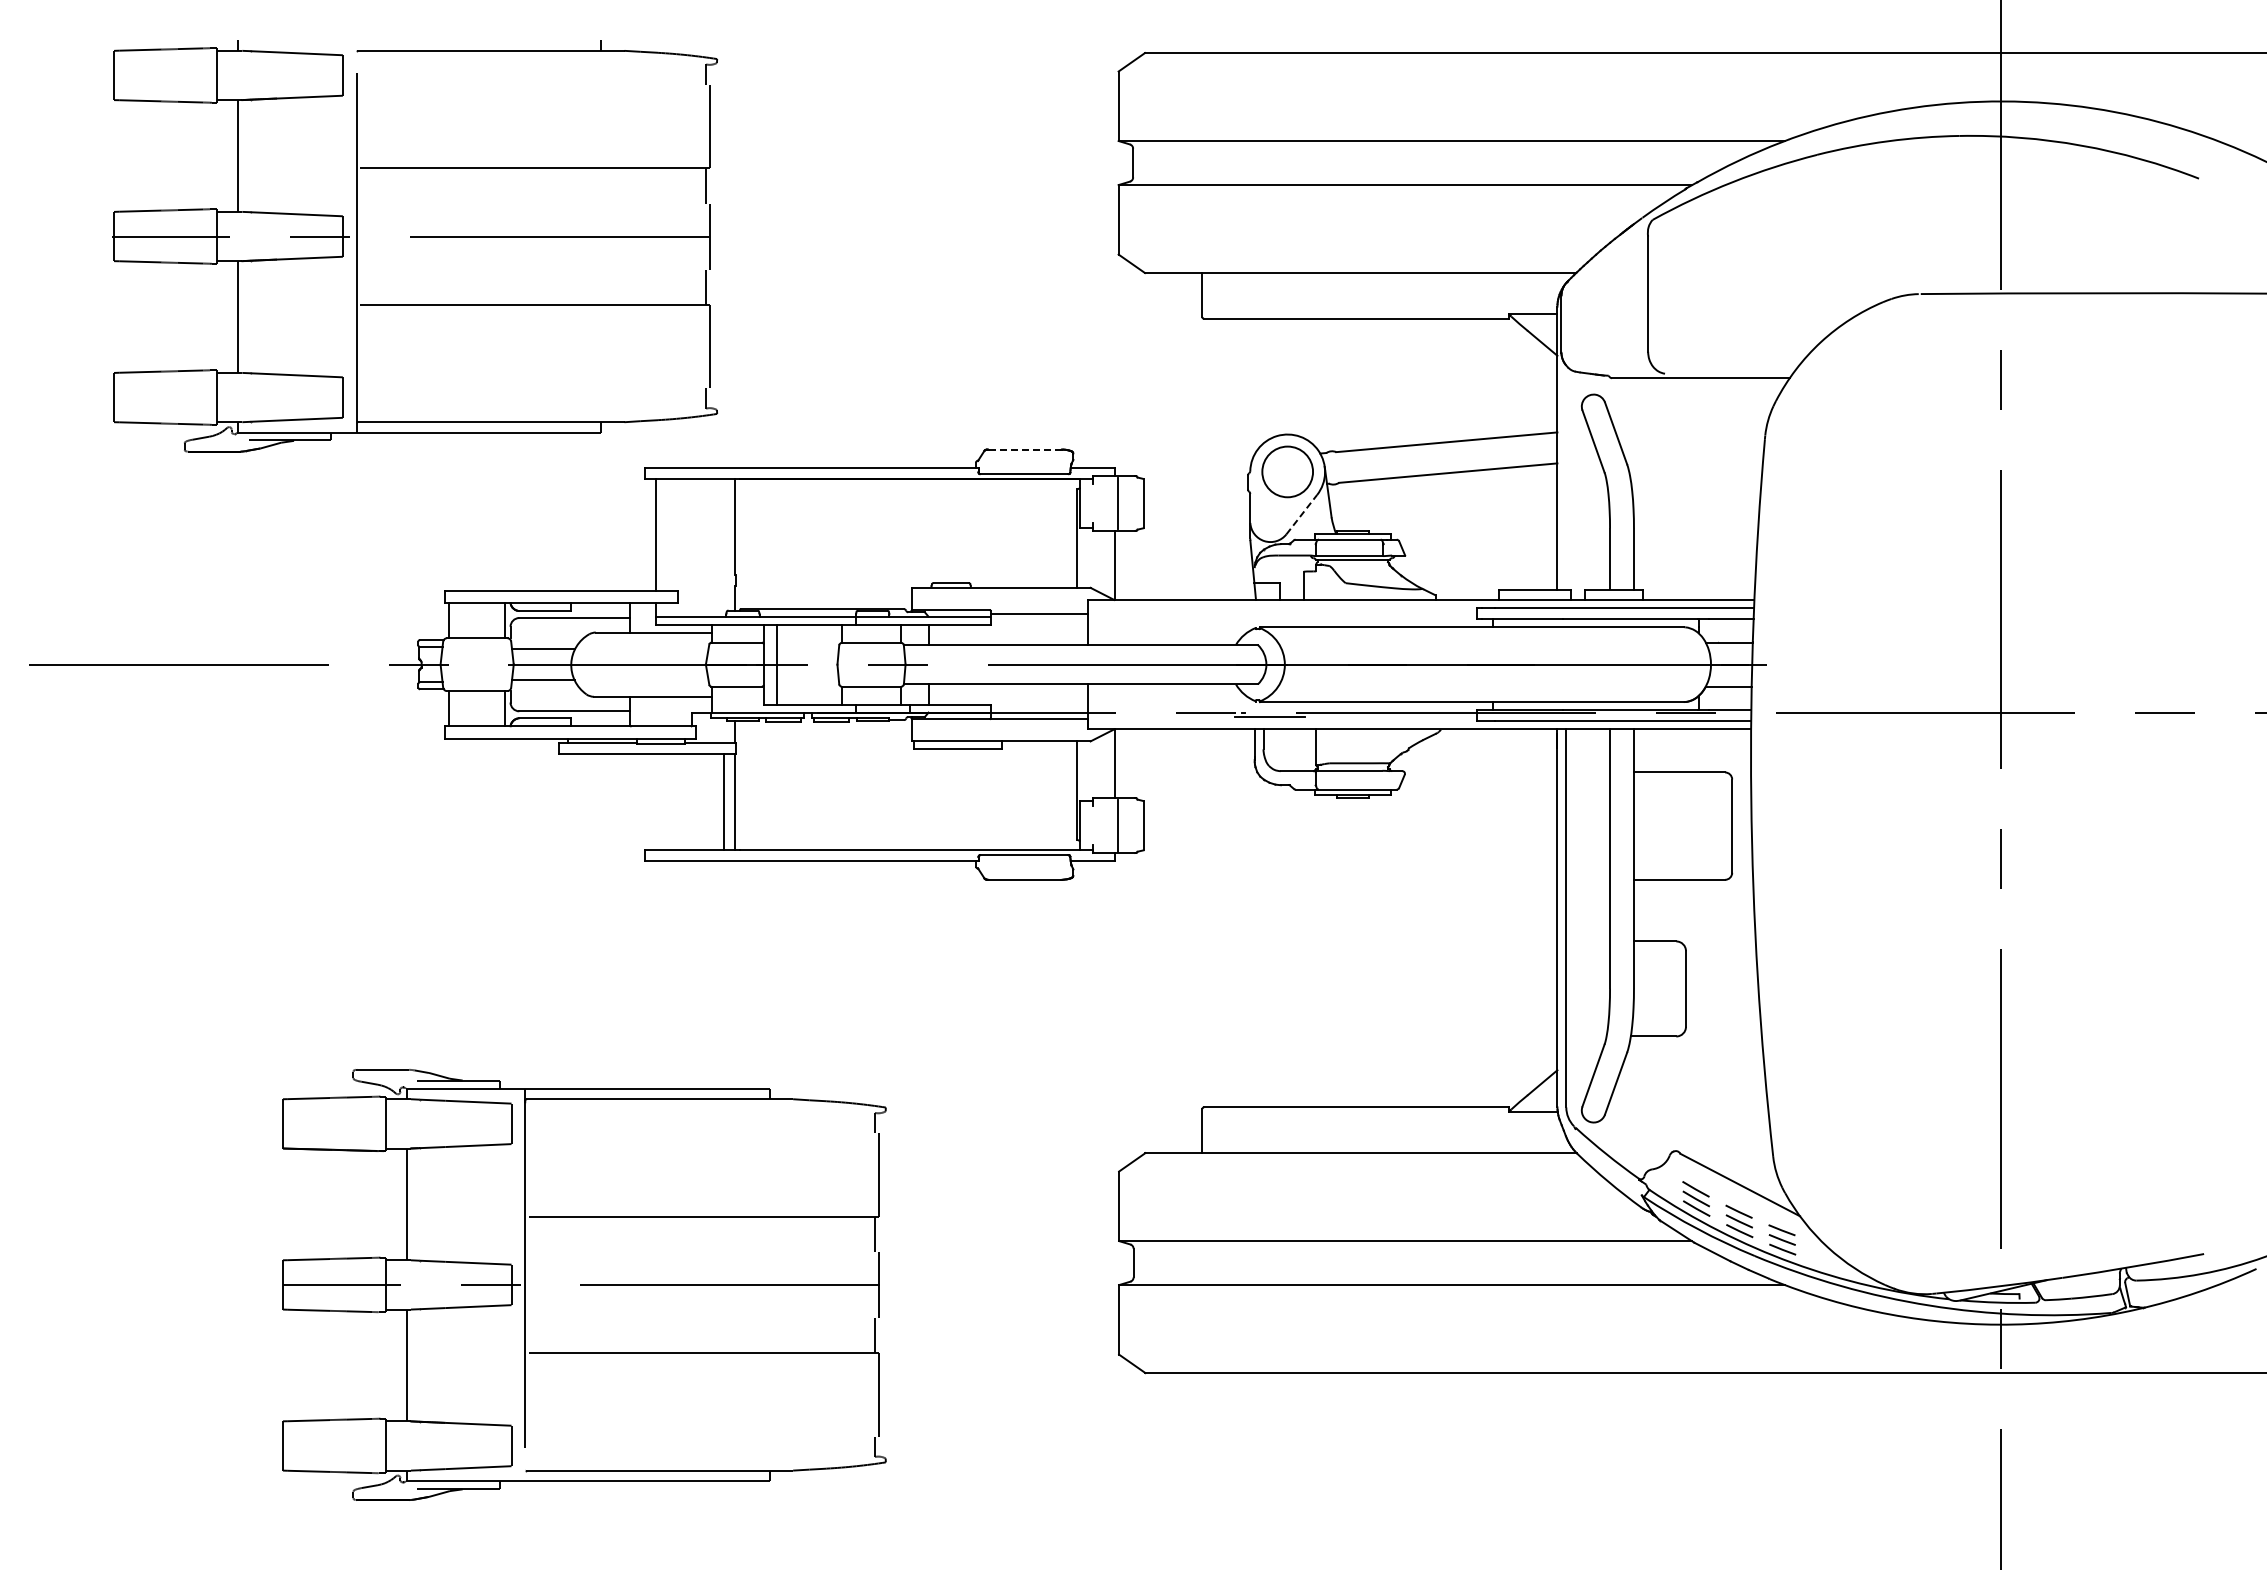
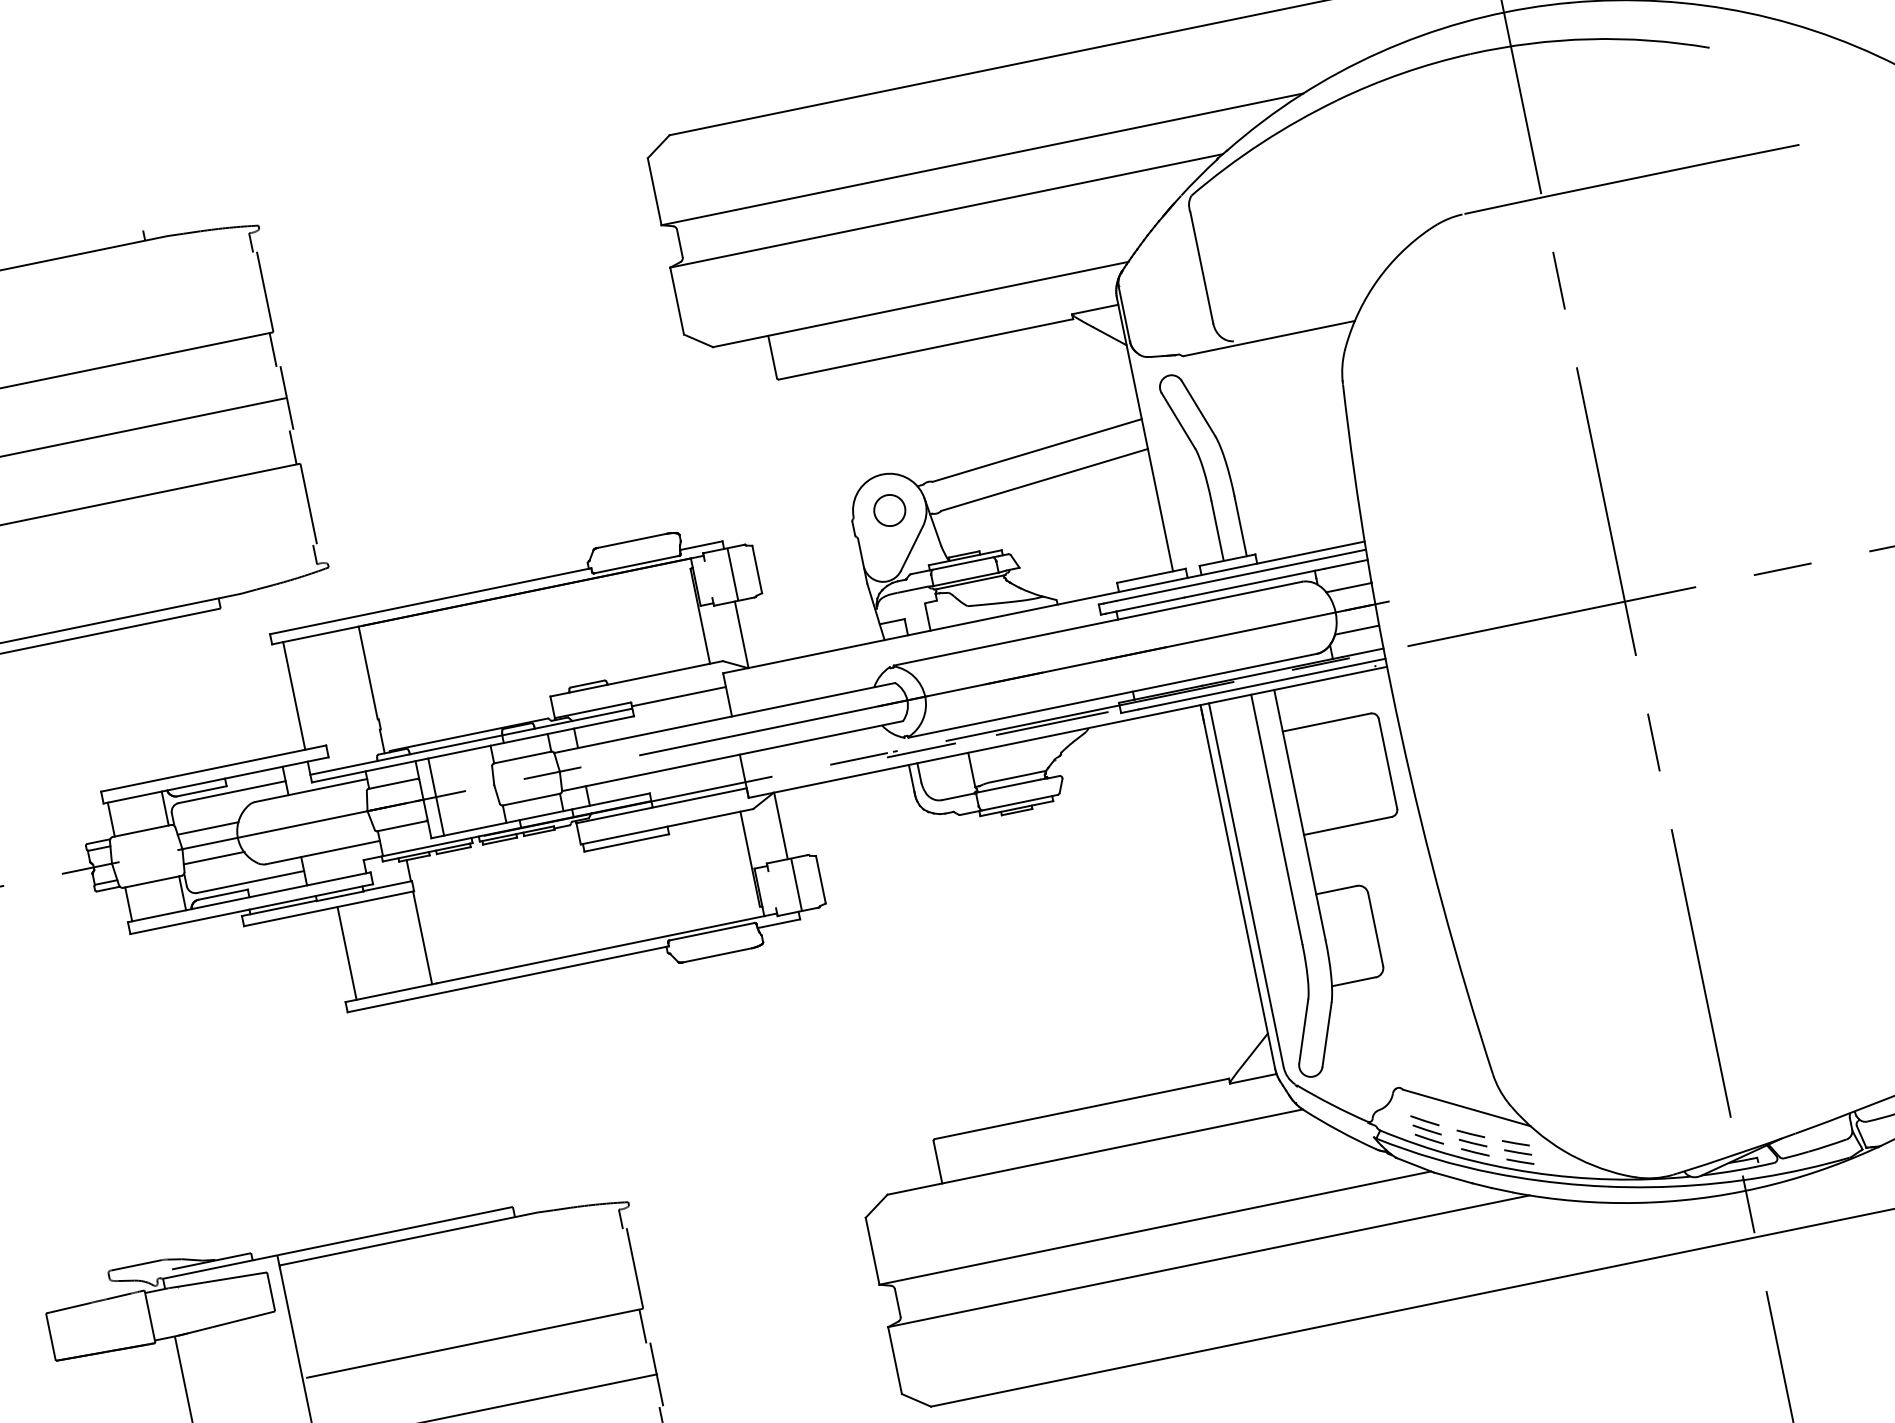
line: (1025, 449) -> (632, 540), dashed -> solid
circle: (1287, 471) -> (889, 510), size x0.62
line: (1301, 514) -> (911, 548), dashed -> solid
line: (1405, 717) -> (1051, 723), added
line: (724, 801) -> (347, 952), moved

